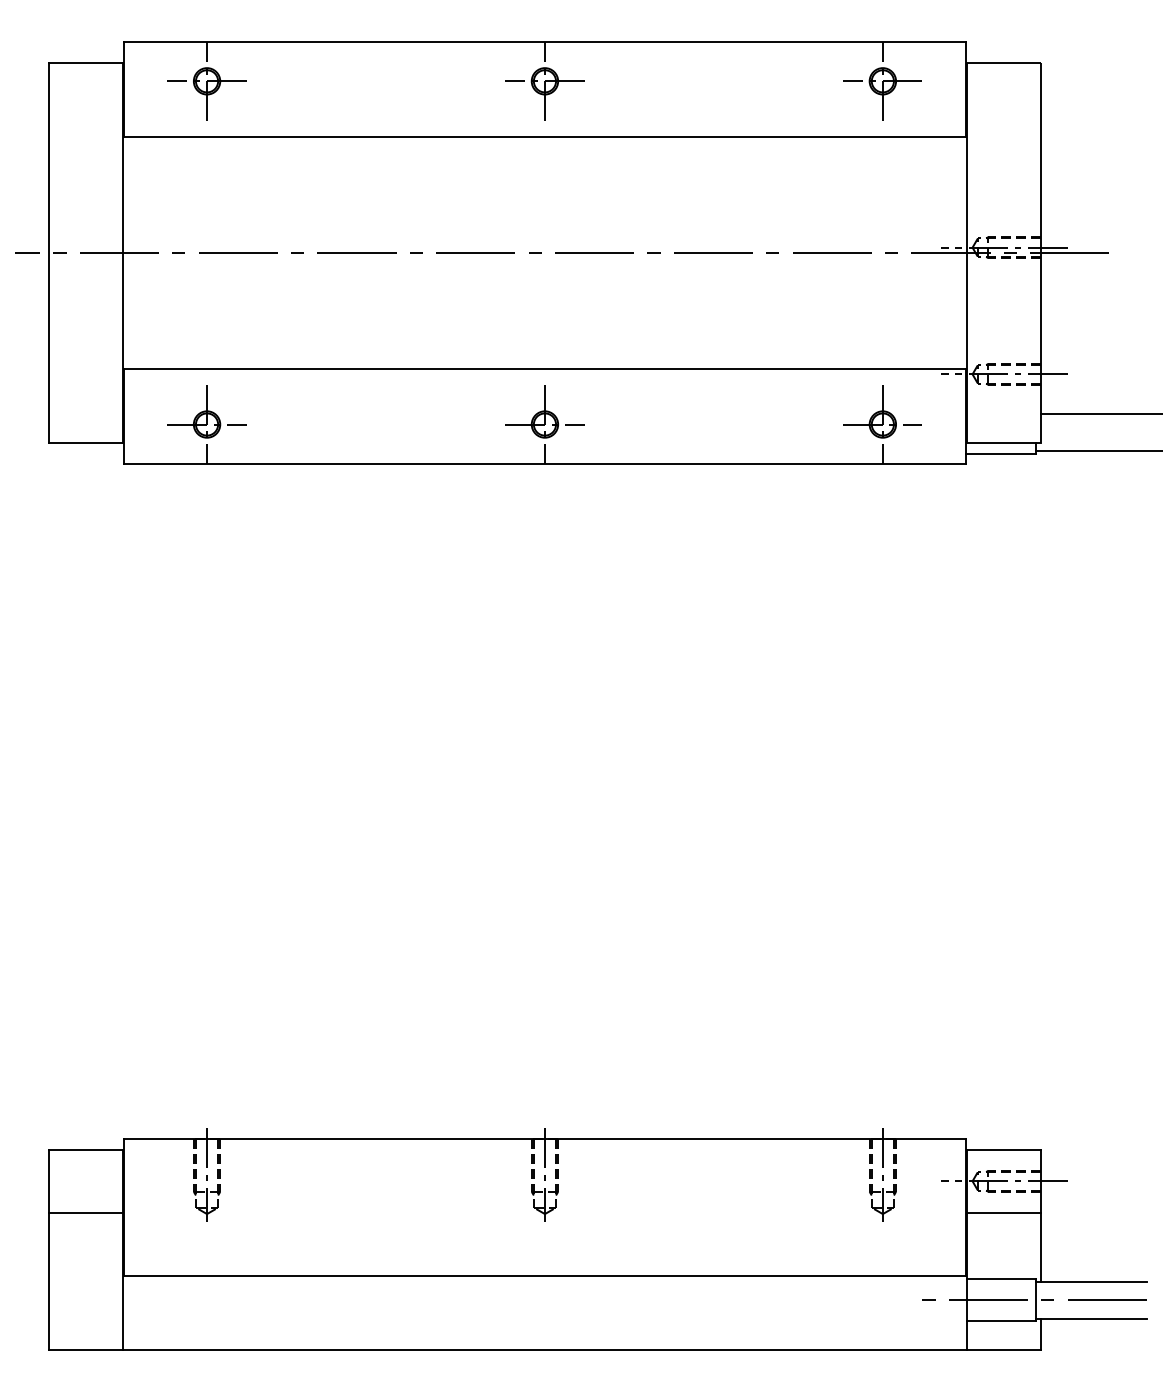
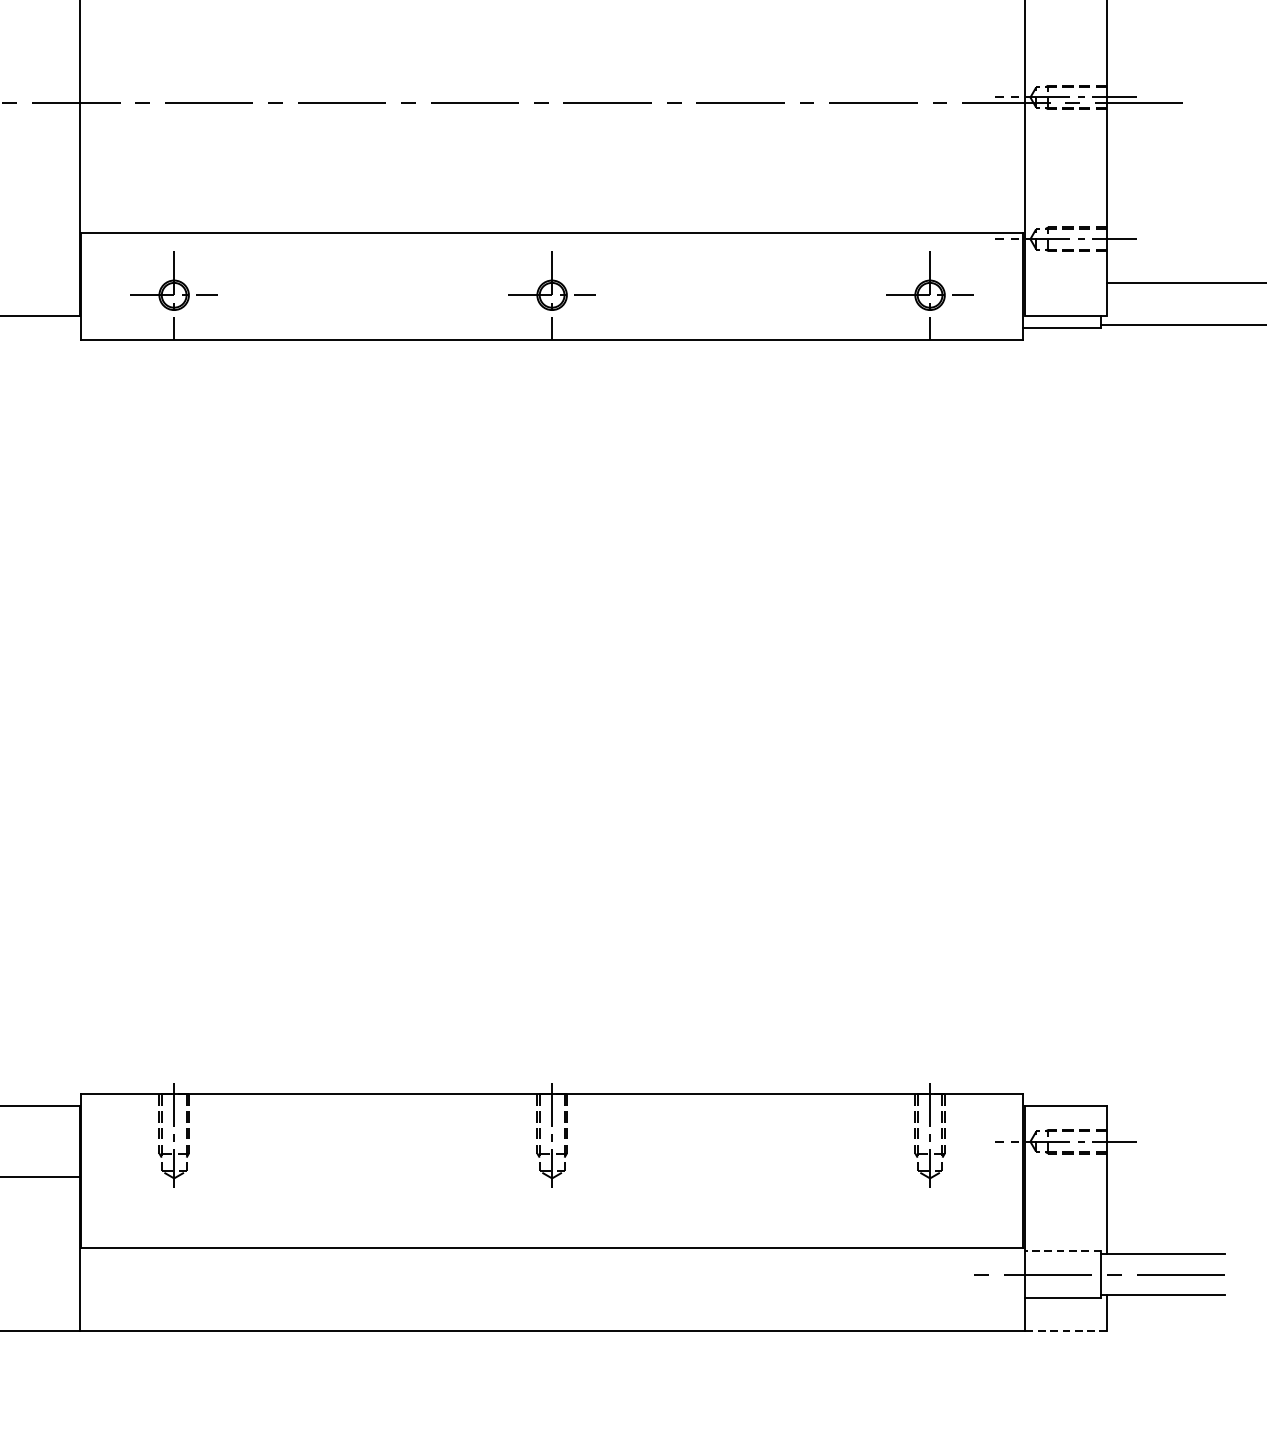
line: (1004, 1212) -> (1066, 1176), removed
line: (1001, 1278) -> (1062, 1250), solid -> dashed
line: (1004, 1350) -> (1066, 1331), solid -> dashed

